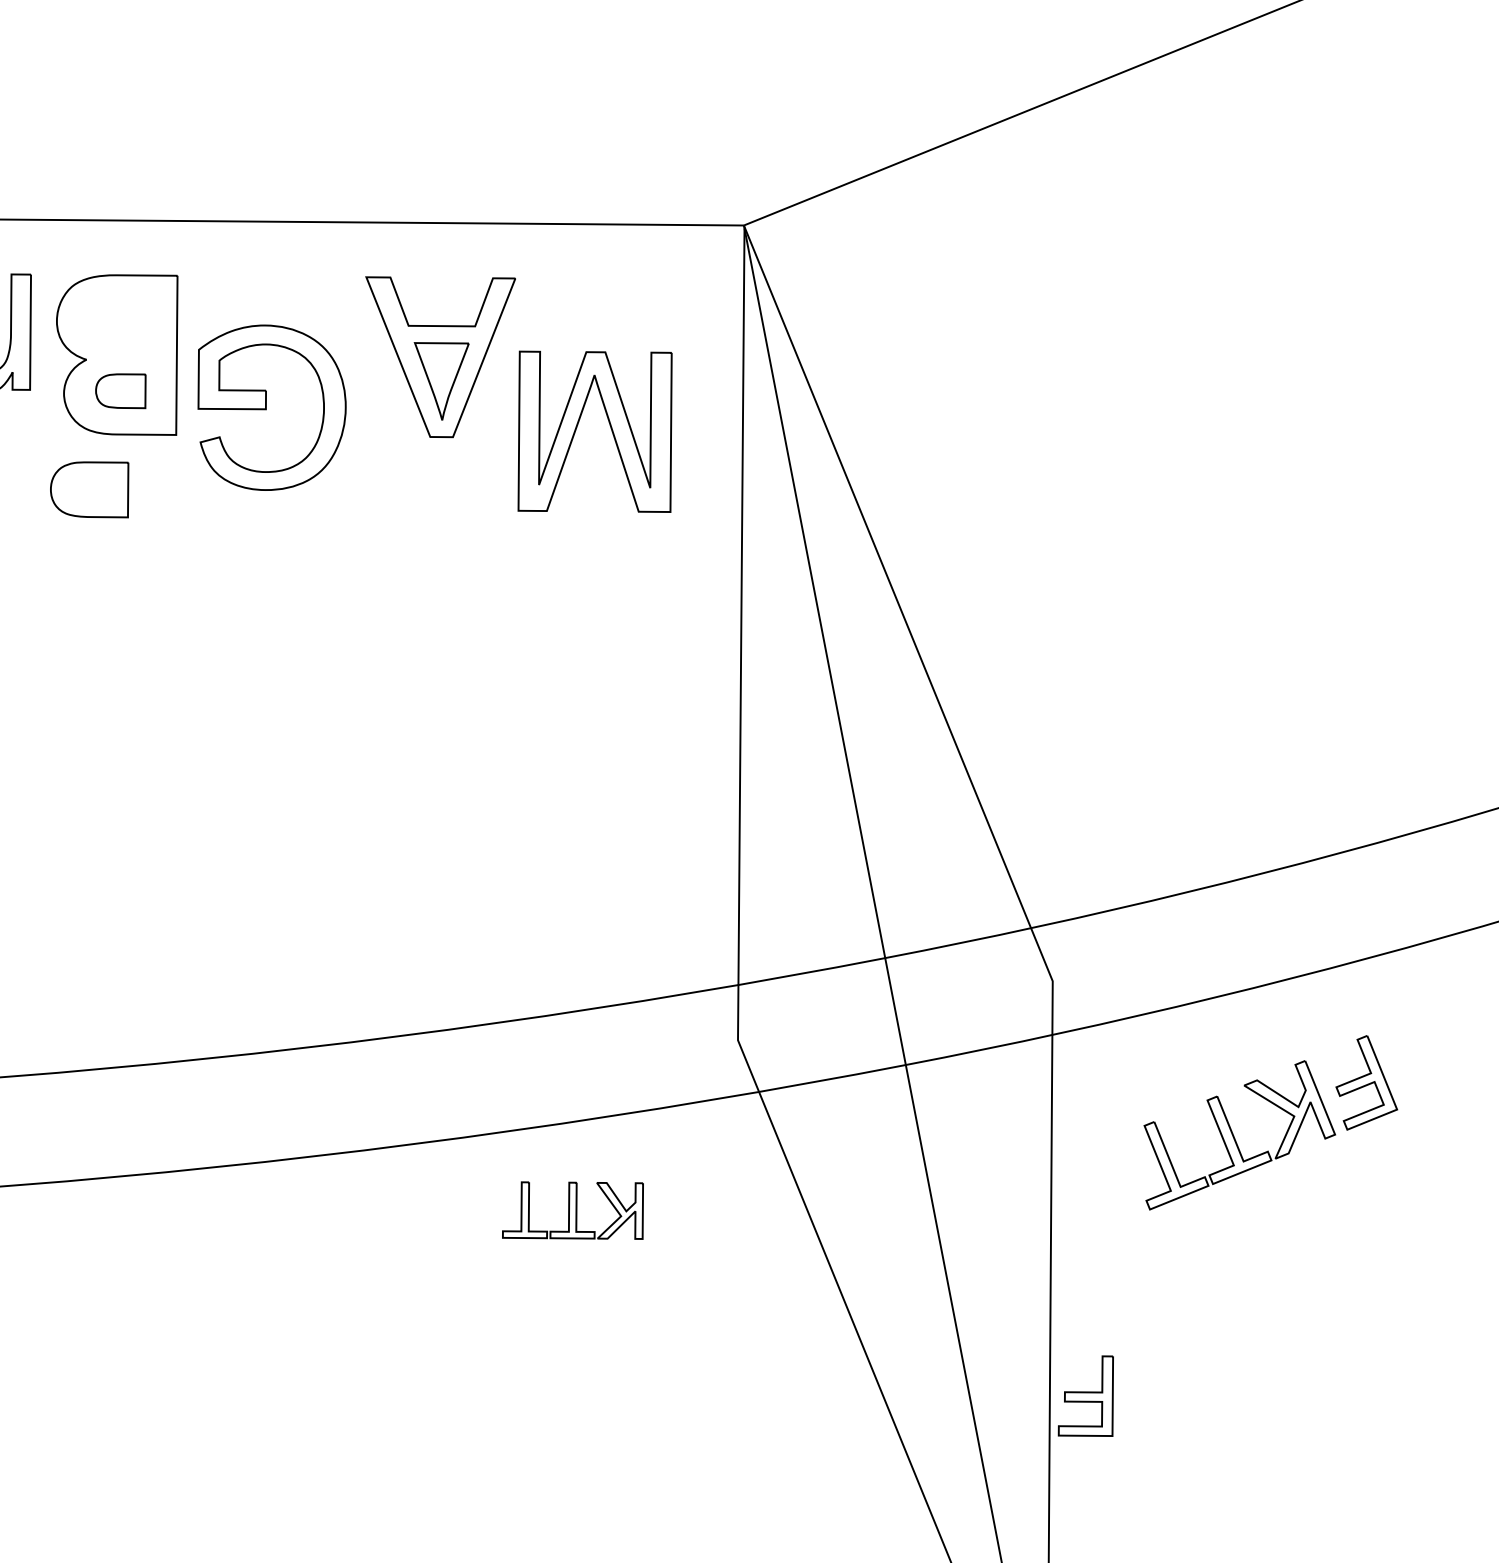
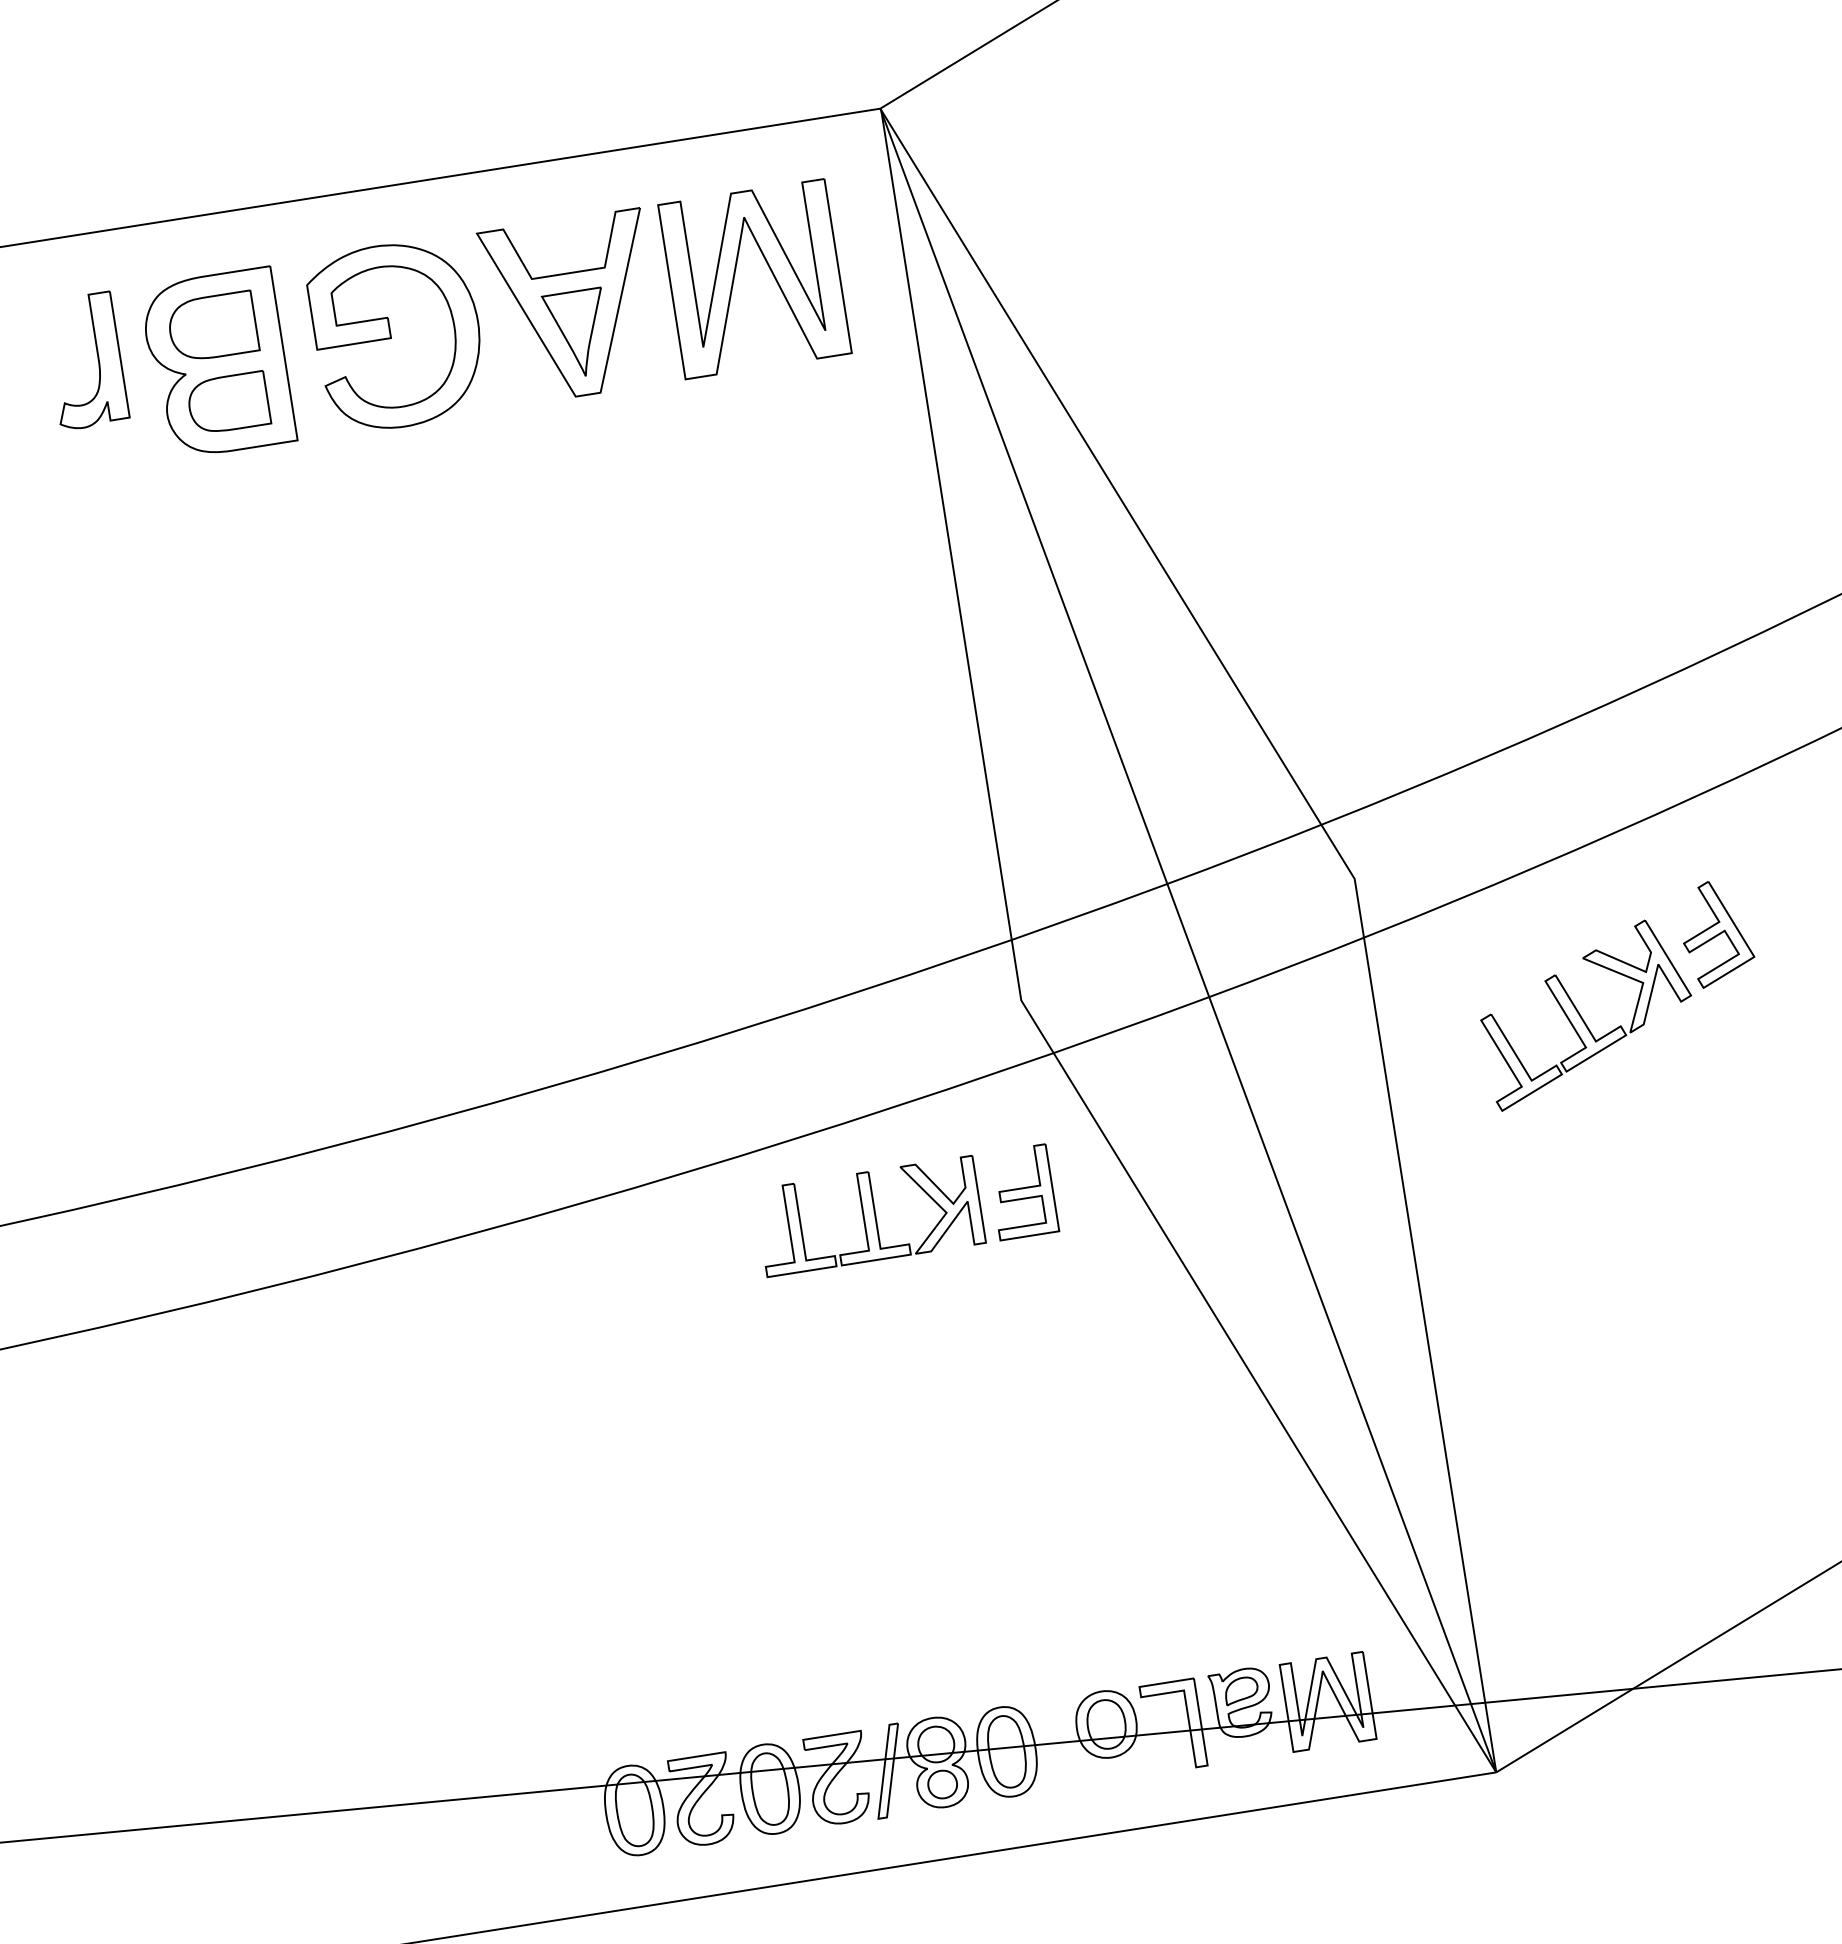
part: (122, 389) -> (230, 400), size x1.43
part: (268, 408) -> (393, 336), moved
part: (610, 427) -> (770, 271), moved
part: (91, 487) -> (214, 324), moved
part: (576, 1211) -> (875, 1216), size x1.43
part: (1091, 1397) -> (1029, 1192), moved

